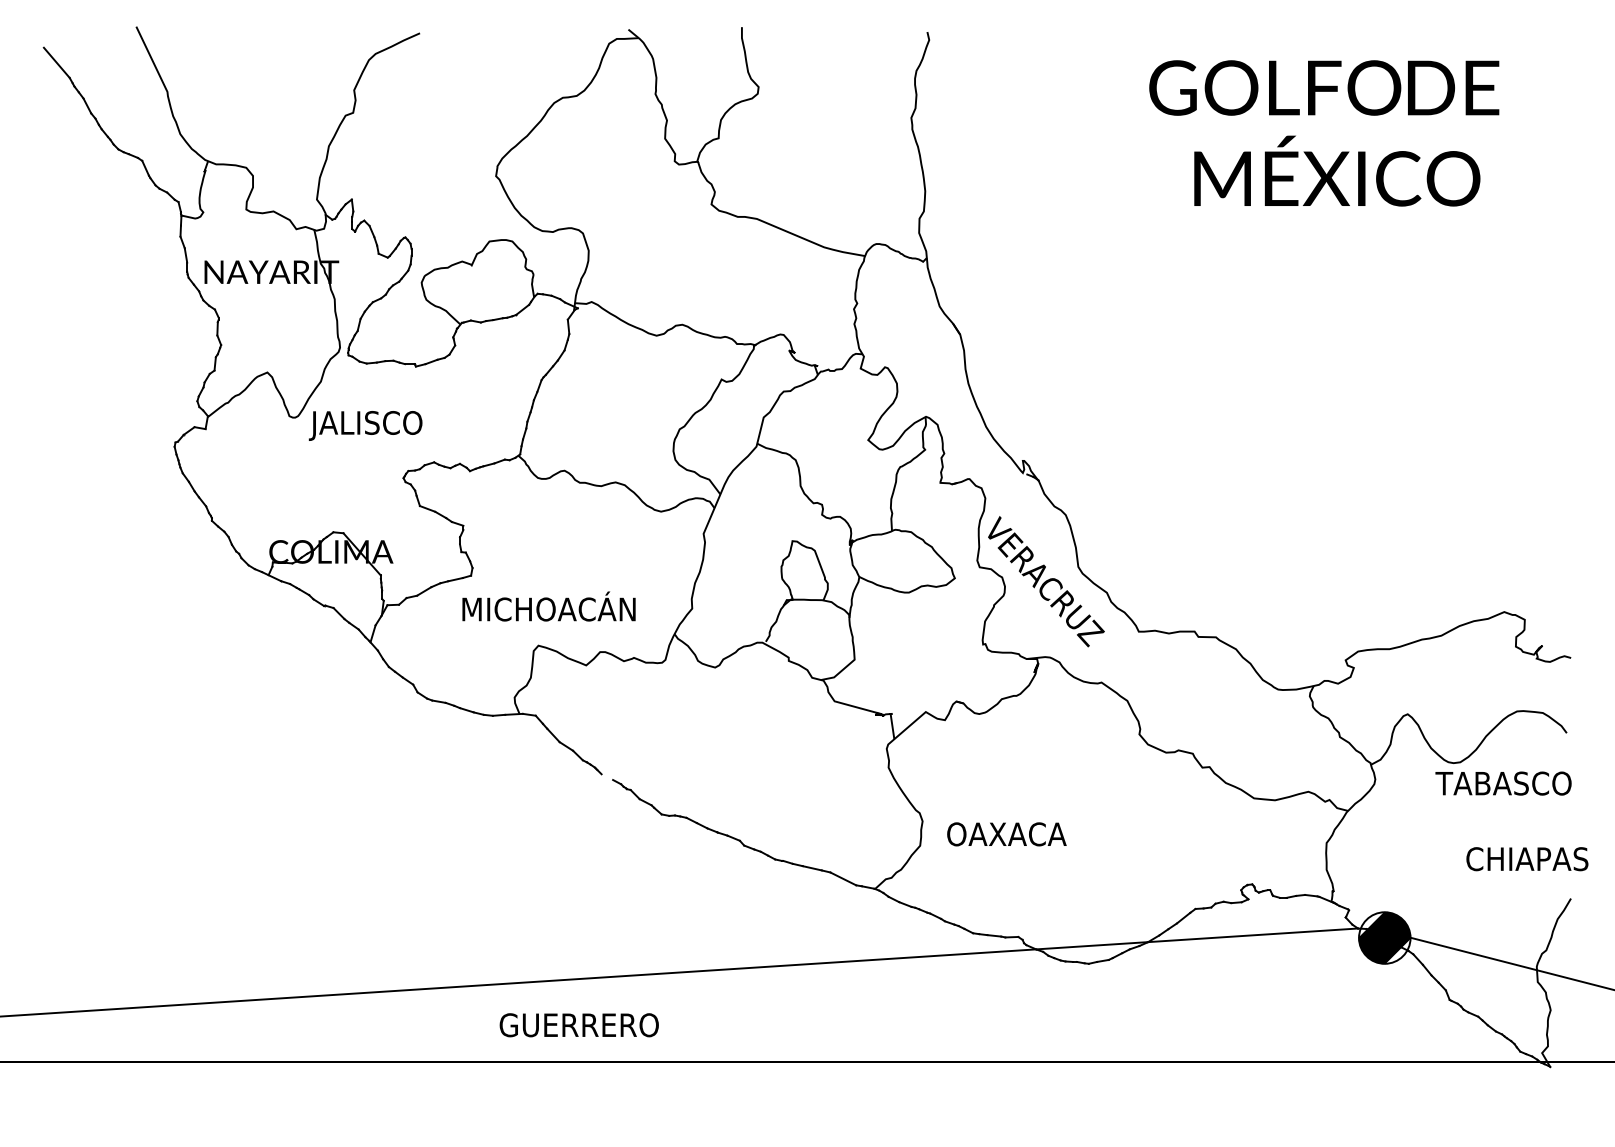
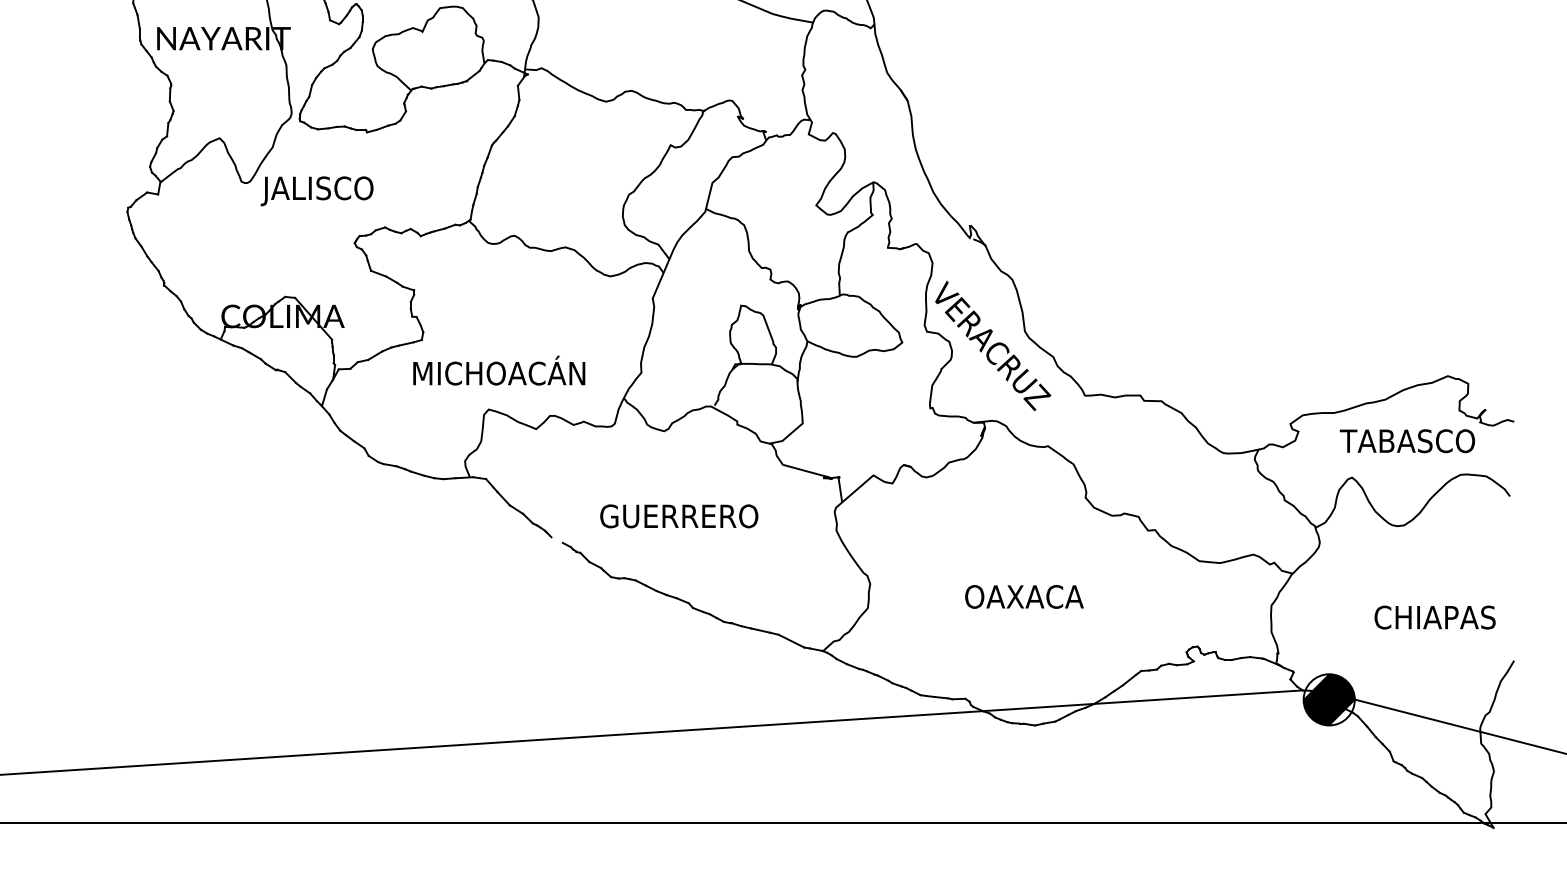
text: (1503, 783) -> (1407, 441), moved
text: (1006, 834) -> (1024, 597), moved
text: (1527, 859) -> (1435, 617), moved
text: (578, 1025) -> (678, 516), moved

